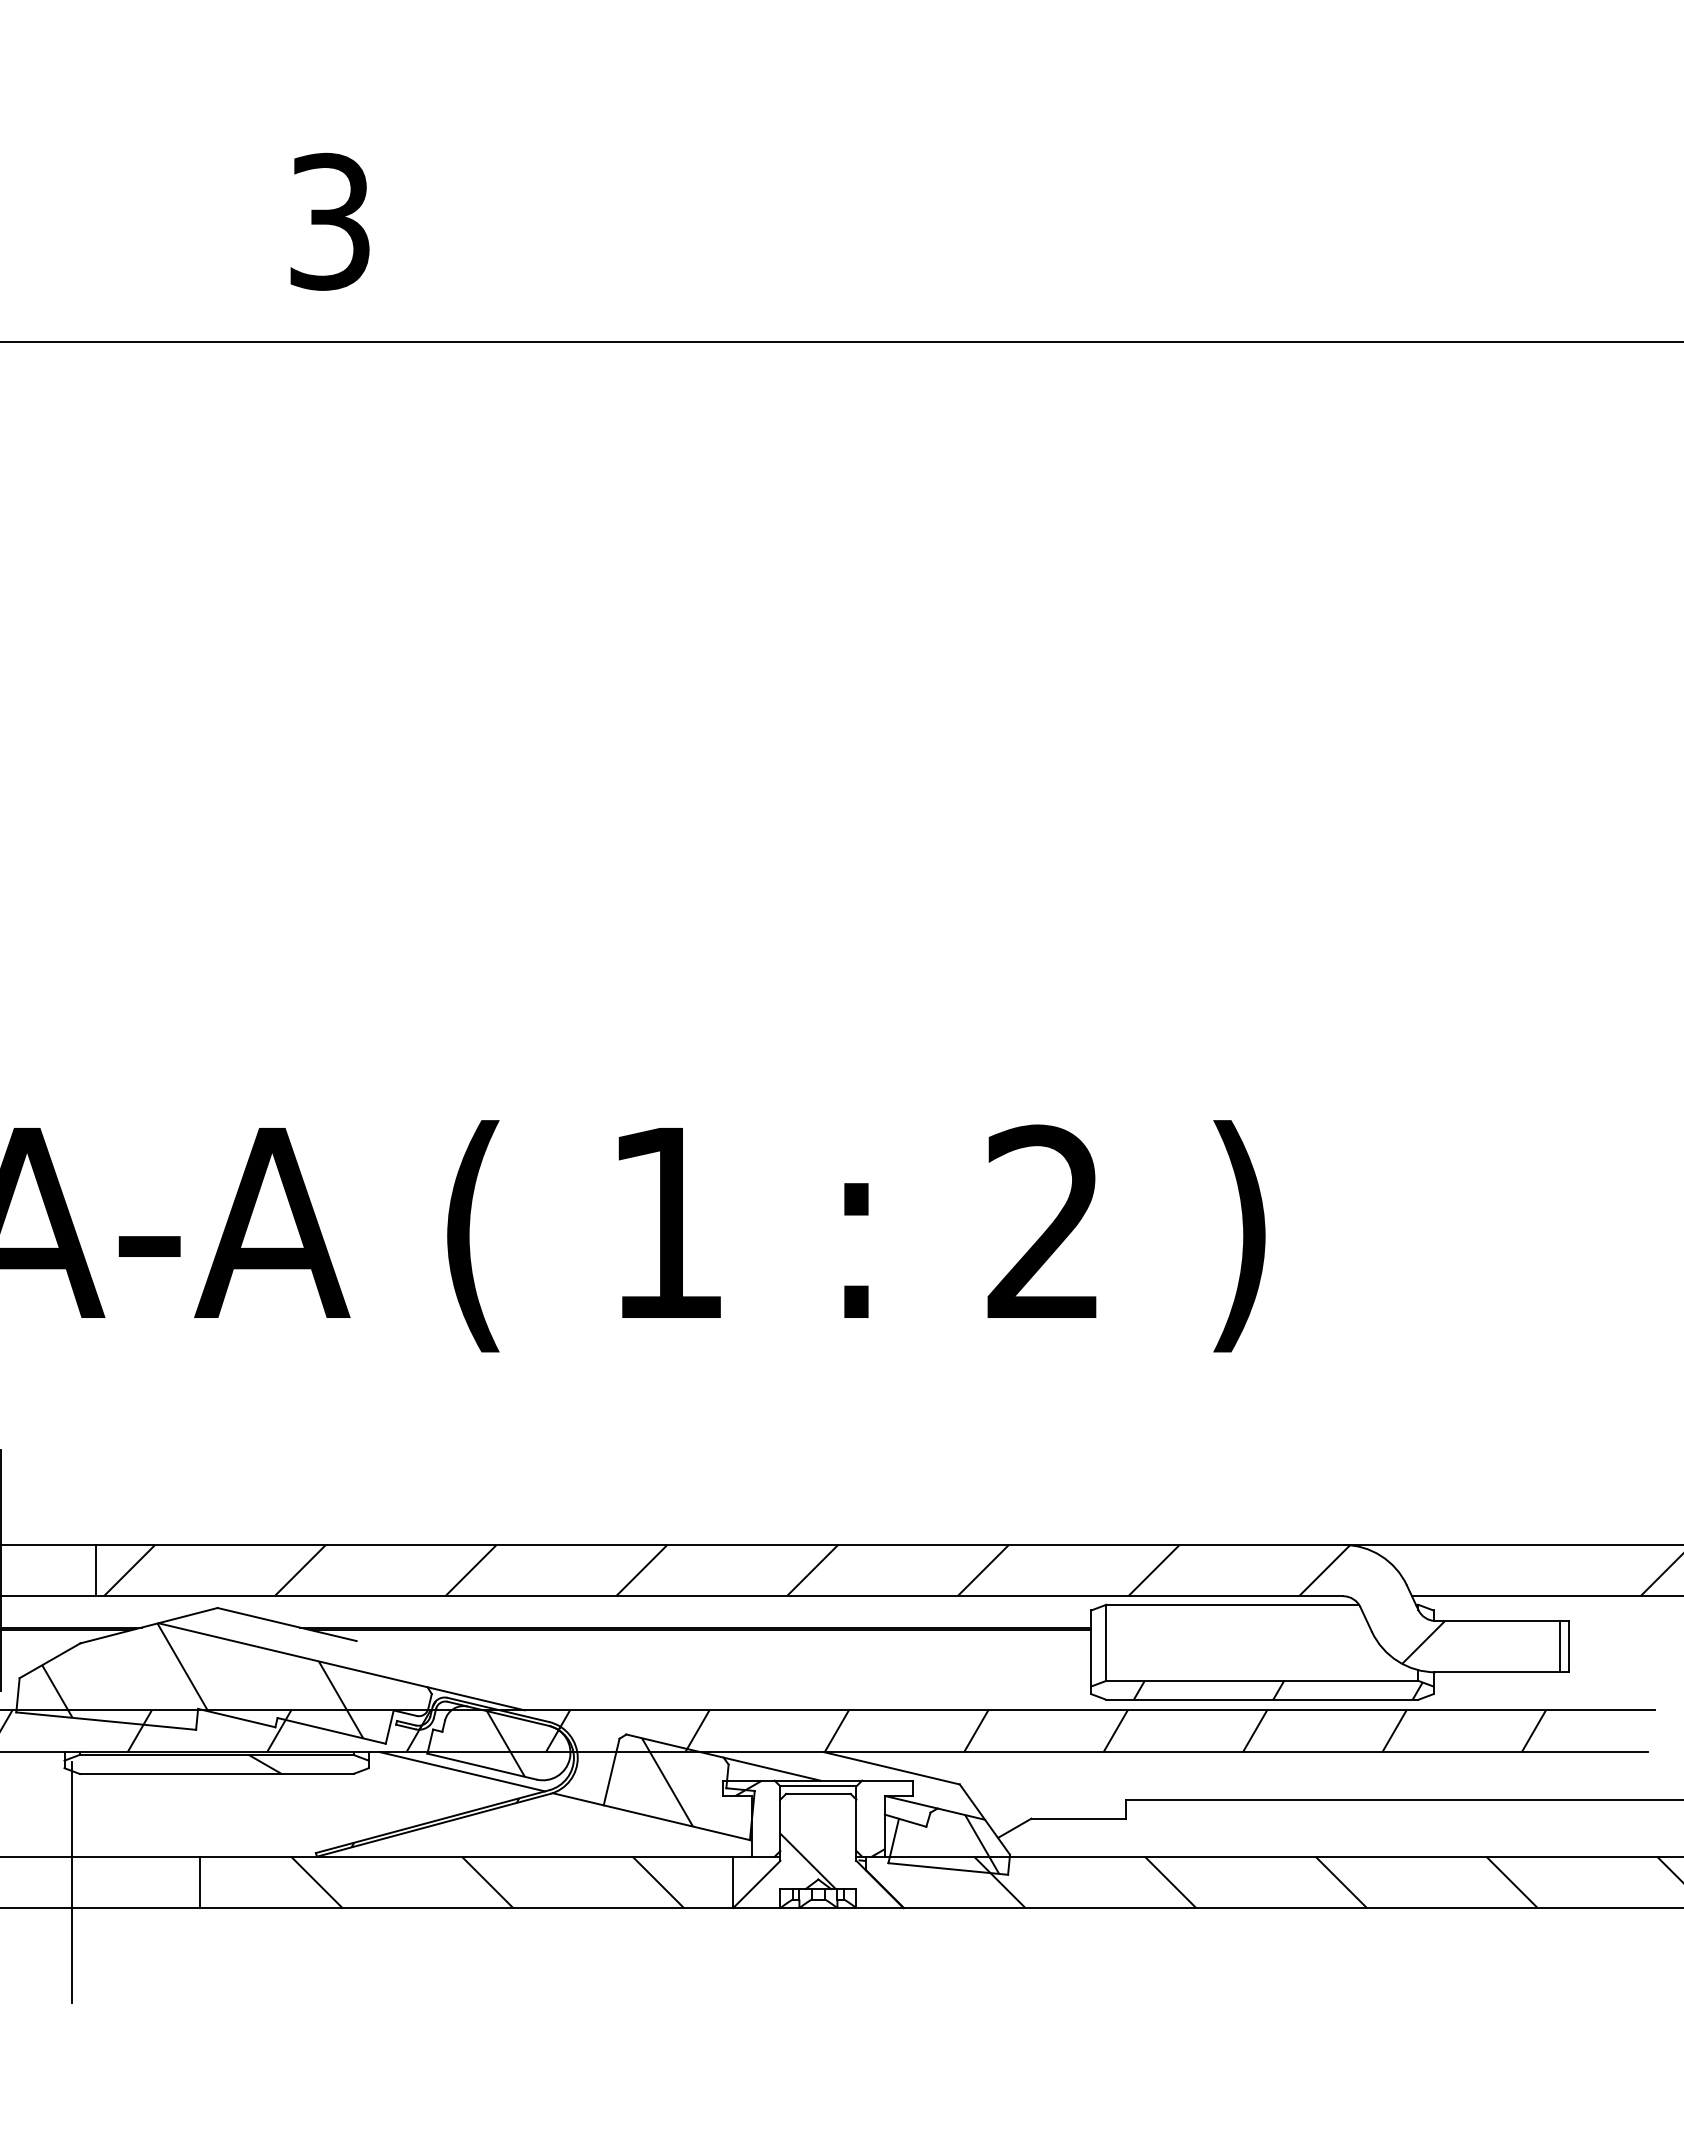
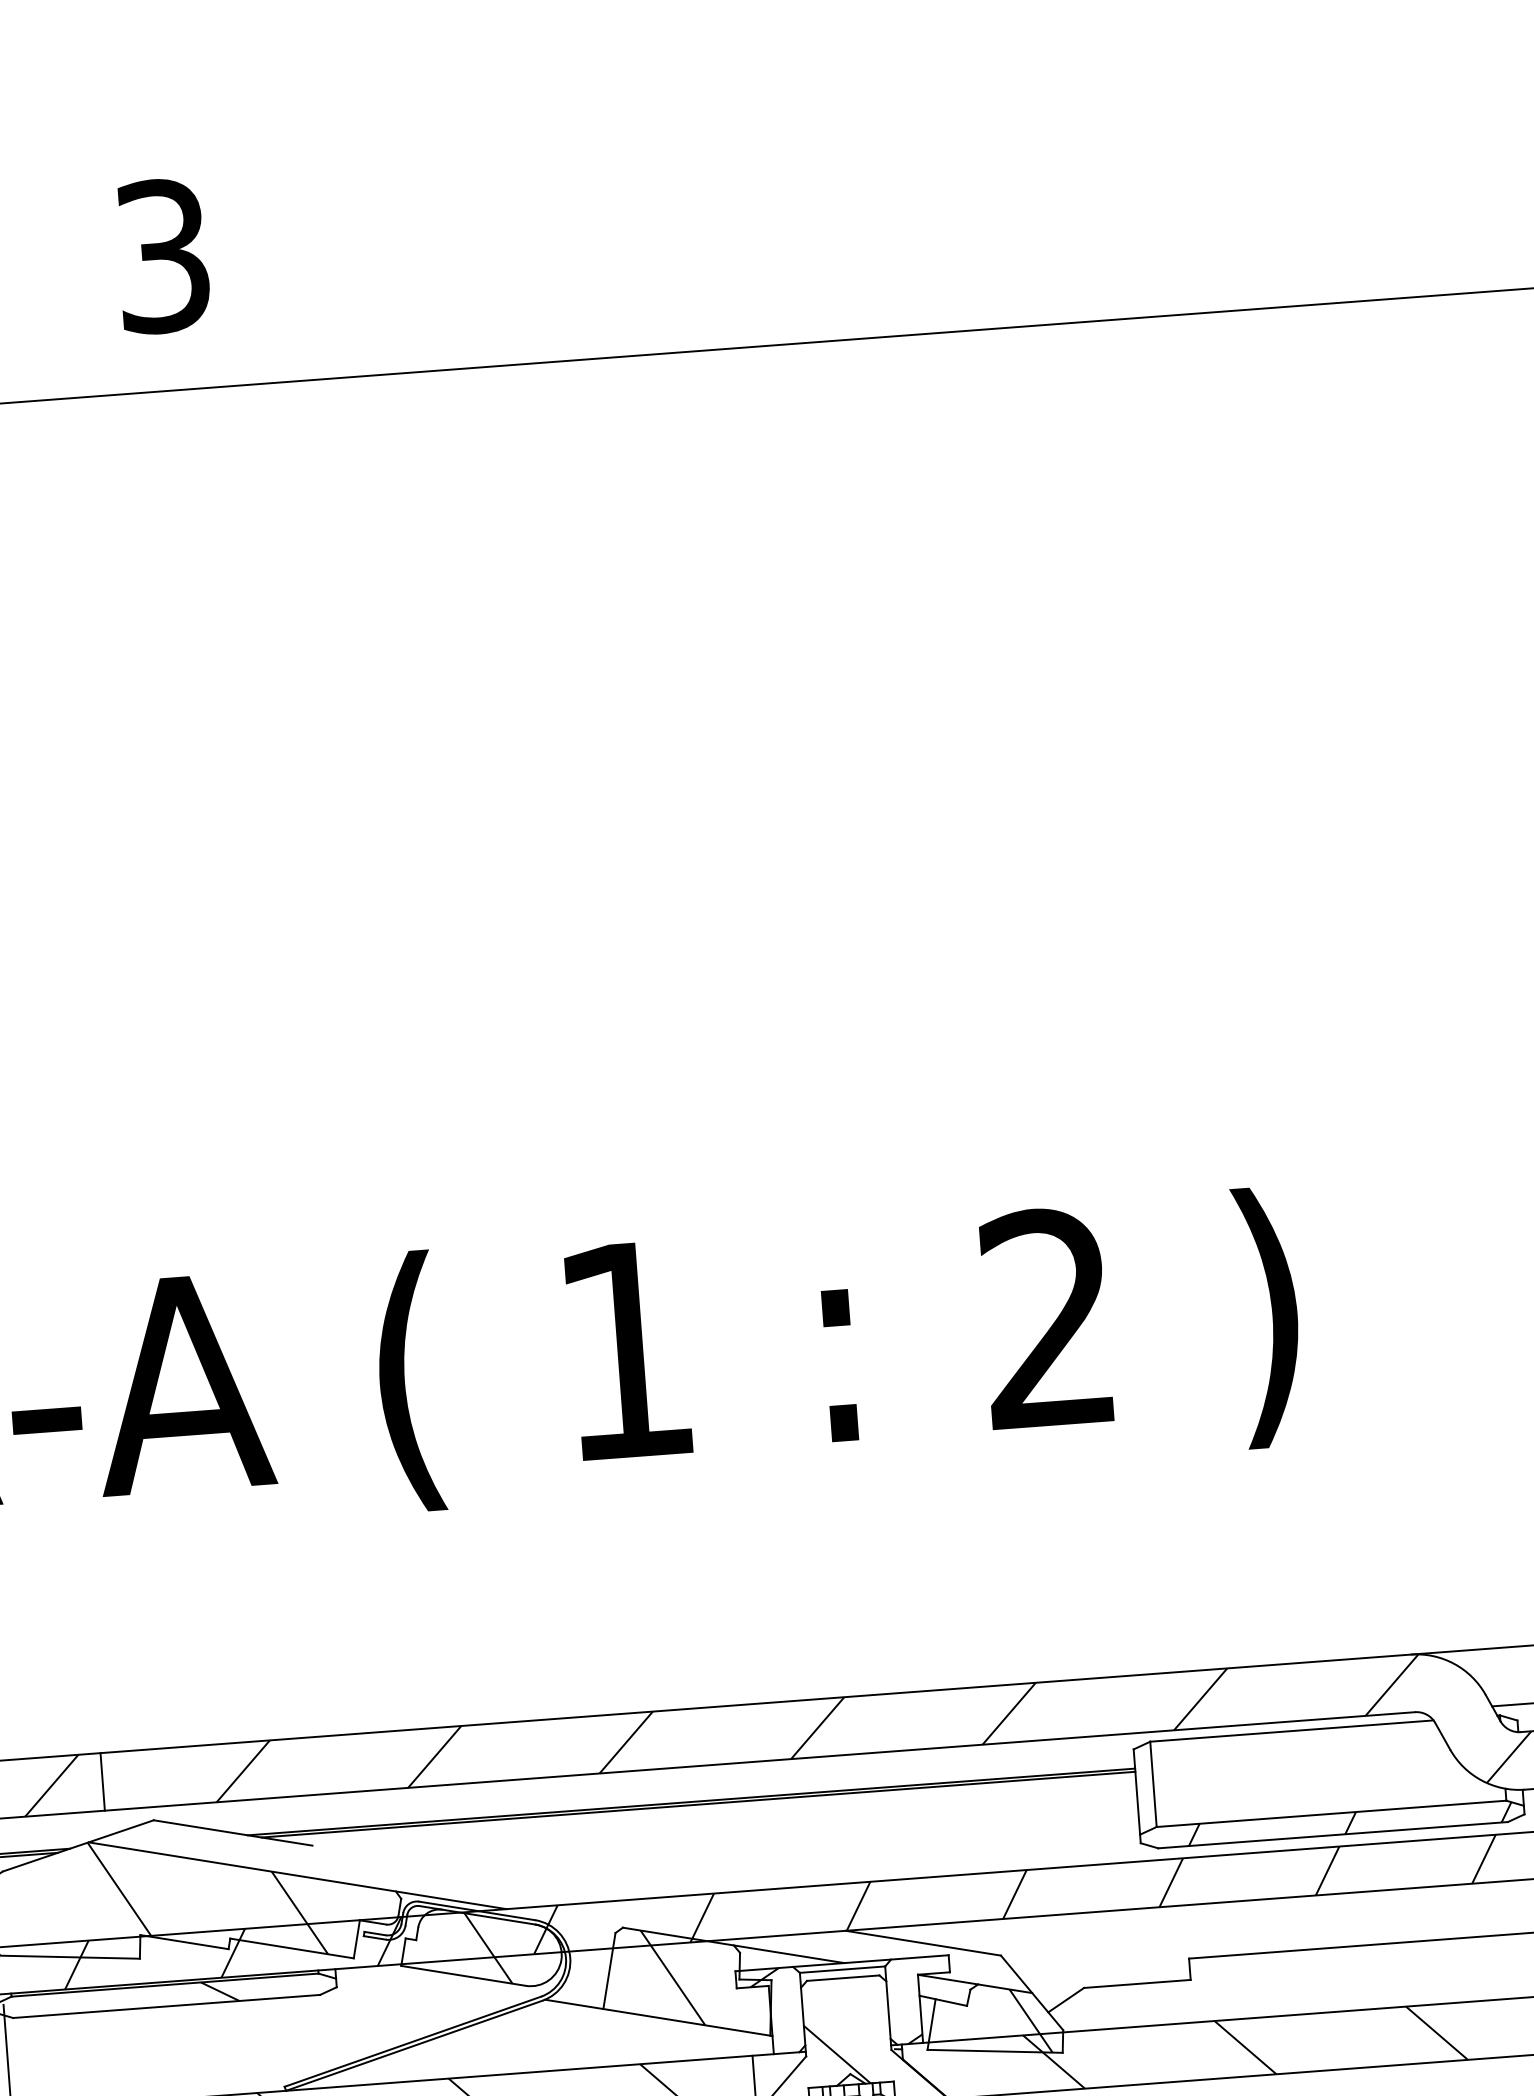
line: (95, 1570) -> (102, 1781), moved
line: (462, 1771) -> (442, 1982), removed
hatch: (455, 1773) -> (434, 1985), removed

